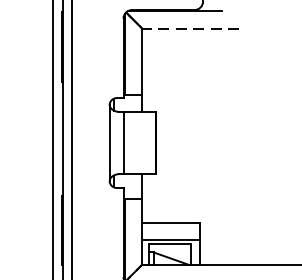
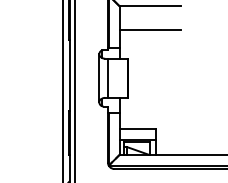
line: (189, 28) -> (149, 6), dashed -> solid
line: (189, 66) -> (149, 30), added

